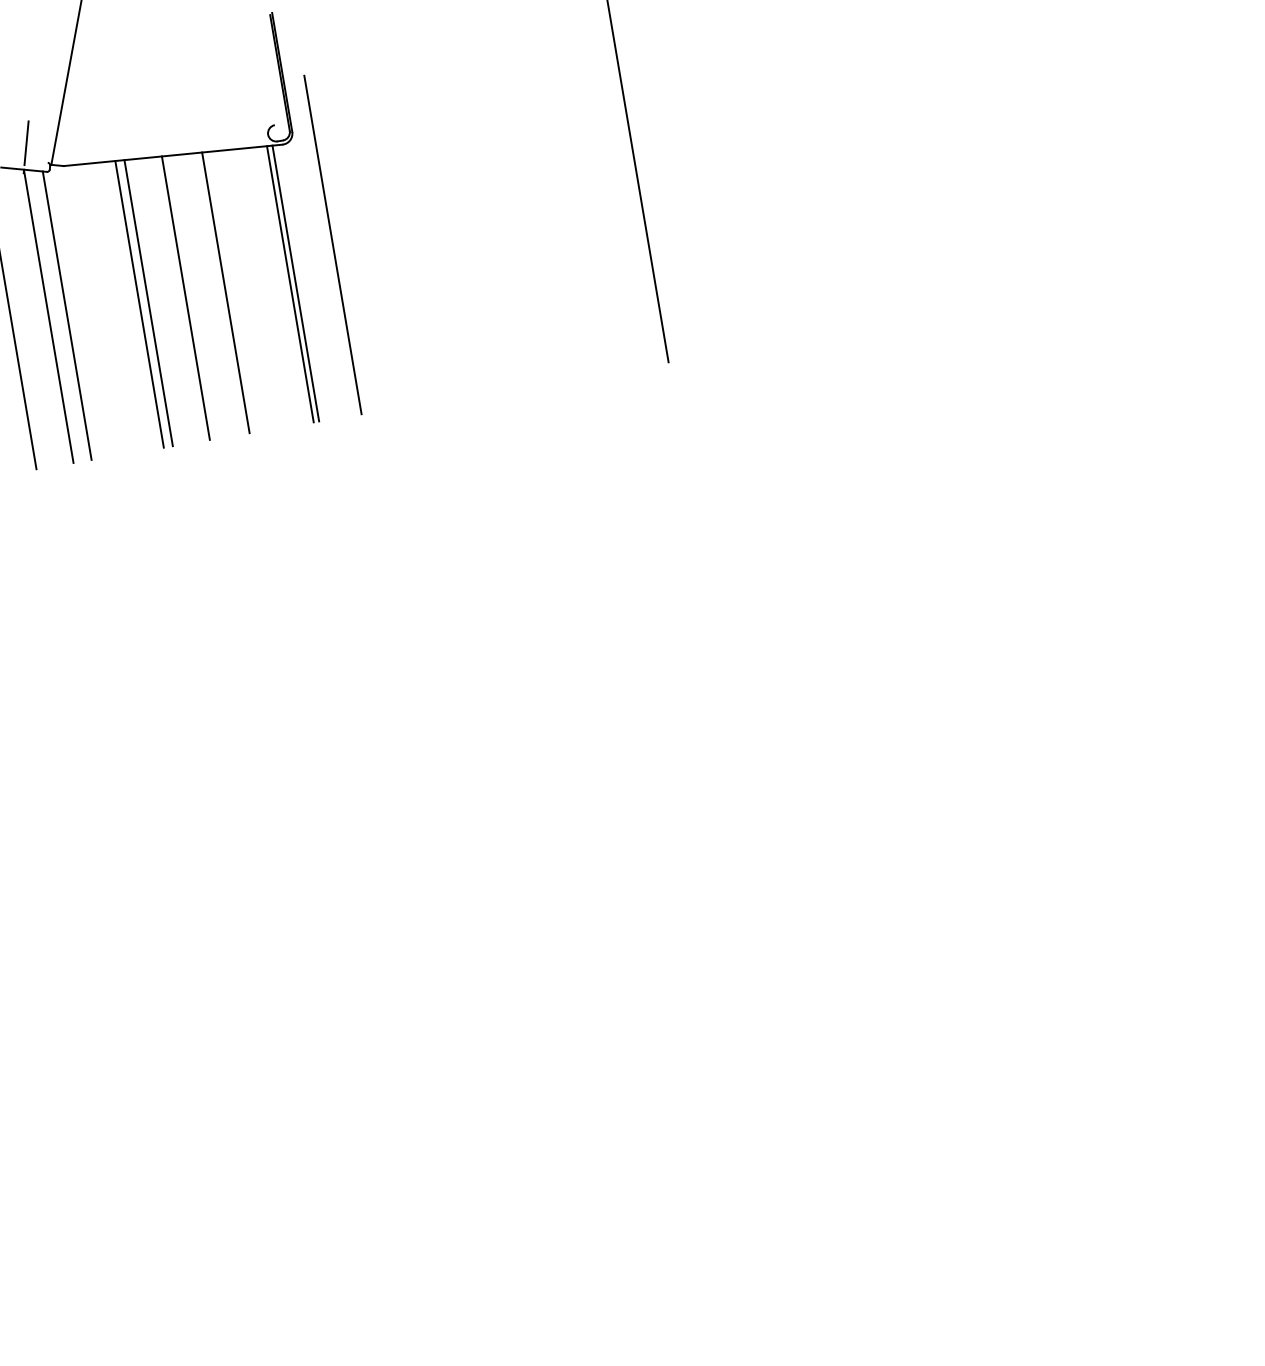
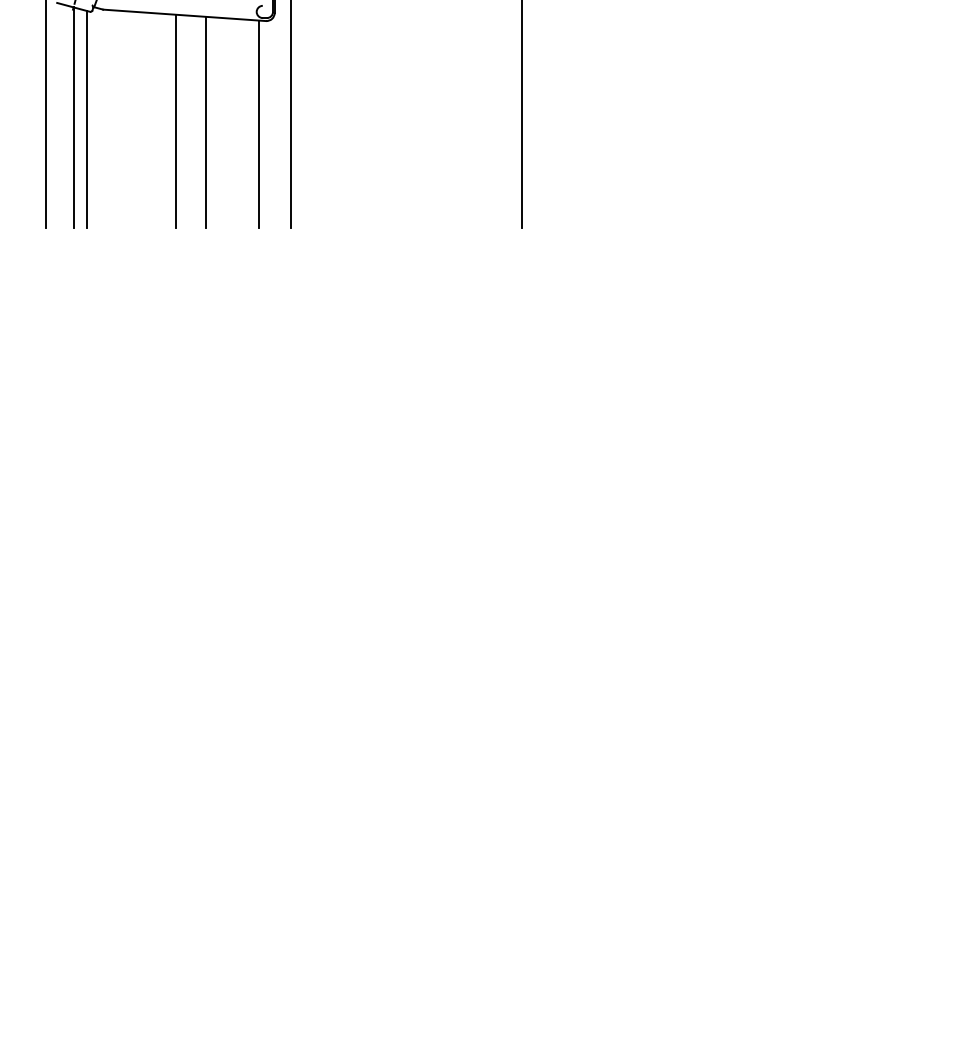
line: (290, 284) -> (254, 124), removed
line: (148, 303) -> (148, 120), removed
line: (139, 304) -> (141, 120), removed

